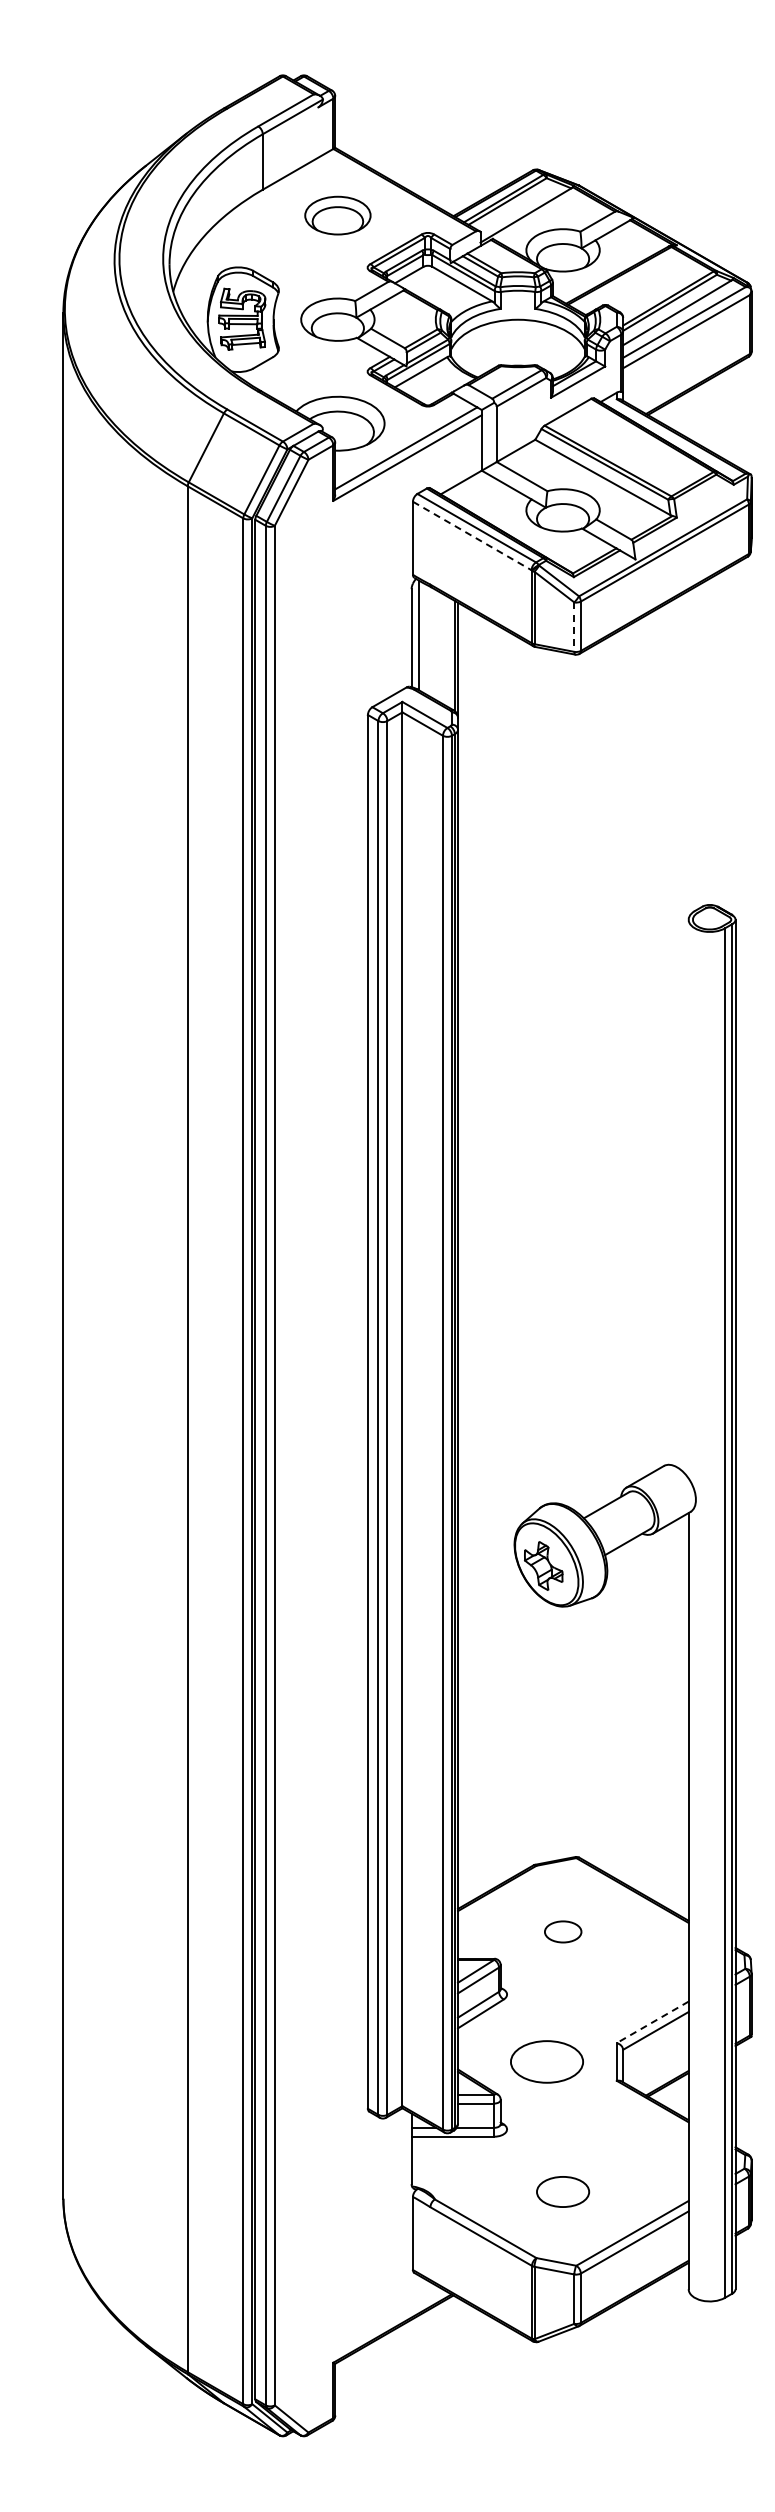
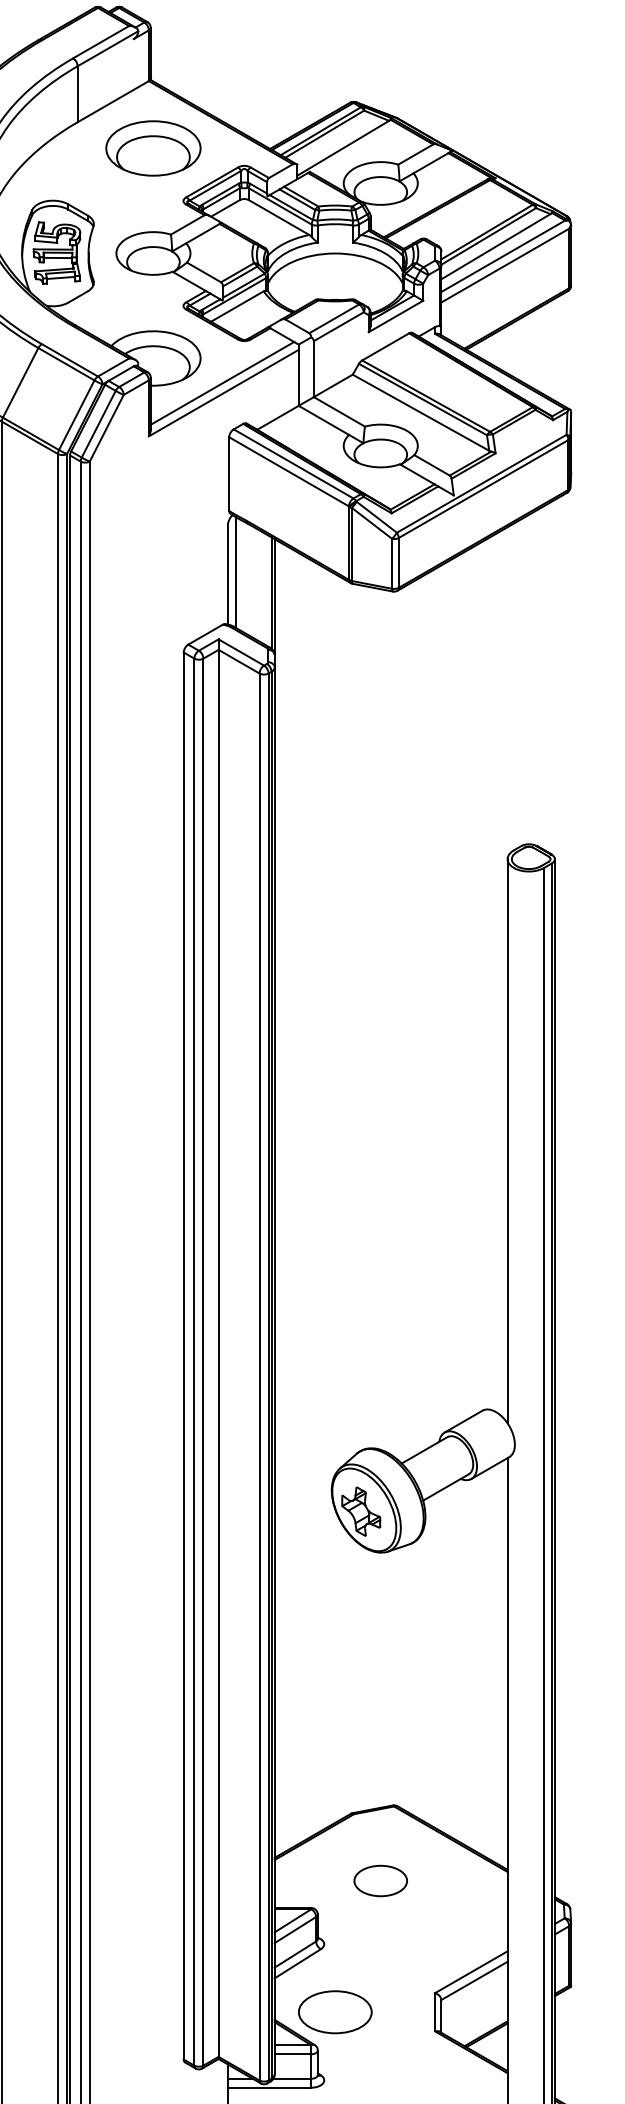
part: (337, 215) -> (153, 148), size x1.43
line: (472, 536) -> (289, 472), dashed -> solid
line: (574, 627) -> (392, 564), dashed -> solid
line: (688, 1198) -> (507, 1140), added
part: (563, 1931) -> (381, 1880), size x1.43
line: (652, 2022) -> (471, 1972), dashed -> solid
part: (546, 2061) -> (334, 2011), moved

